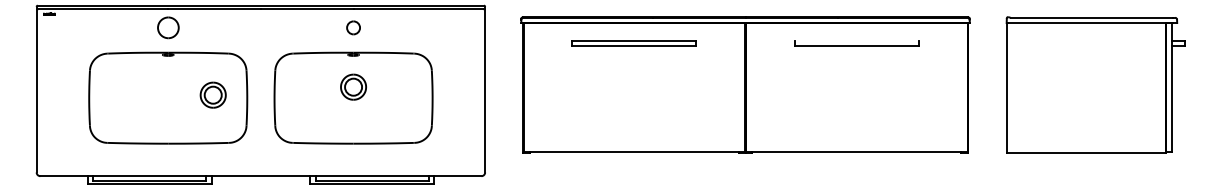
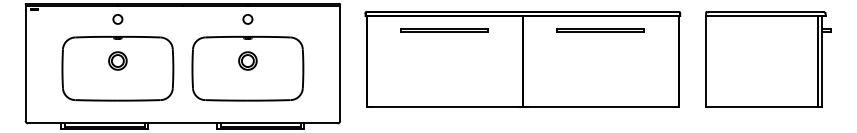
part: (167, 27) -> (117, 19), size x0.62
line: (856, 41) -> (600, 28), added
part: (212, 94) -> (117, 60), moved

